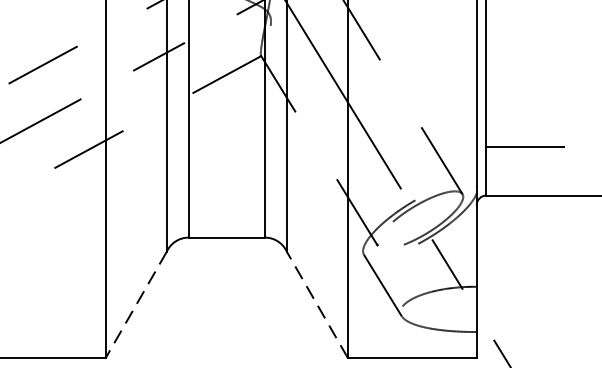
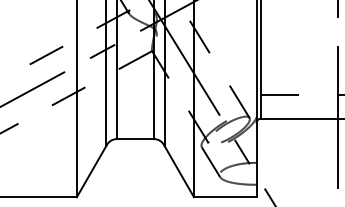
line: (136, 304) -> (91, 171), dashed -> solid
line: (317, 304) -> (179, 171), dashed -> solid

